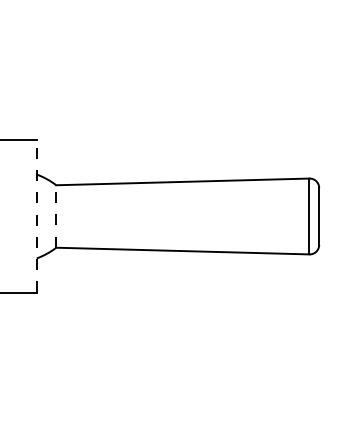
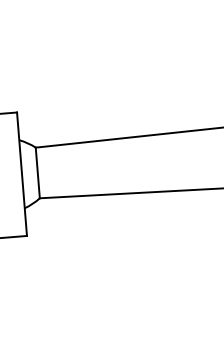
line: (36, 216) -> (21, 174), dashed -> solid
line: (56, 216) -> (37, 172), dashed -> solid

